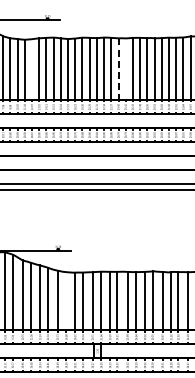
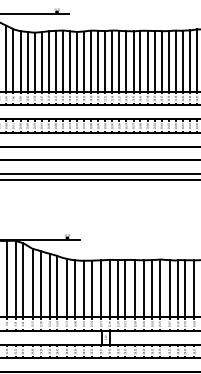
line: (31, 69) -> (41, 61), added
line: (125, 69) -> (133, 61), added
line: (118, 70) -> (126, 62), dashed -> solid
line: (66, 300) -> (75, 288), added

